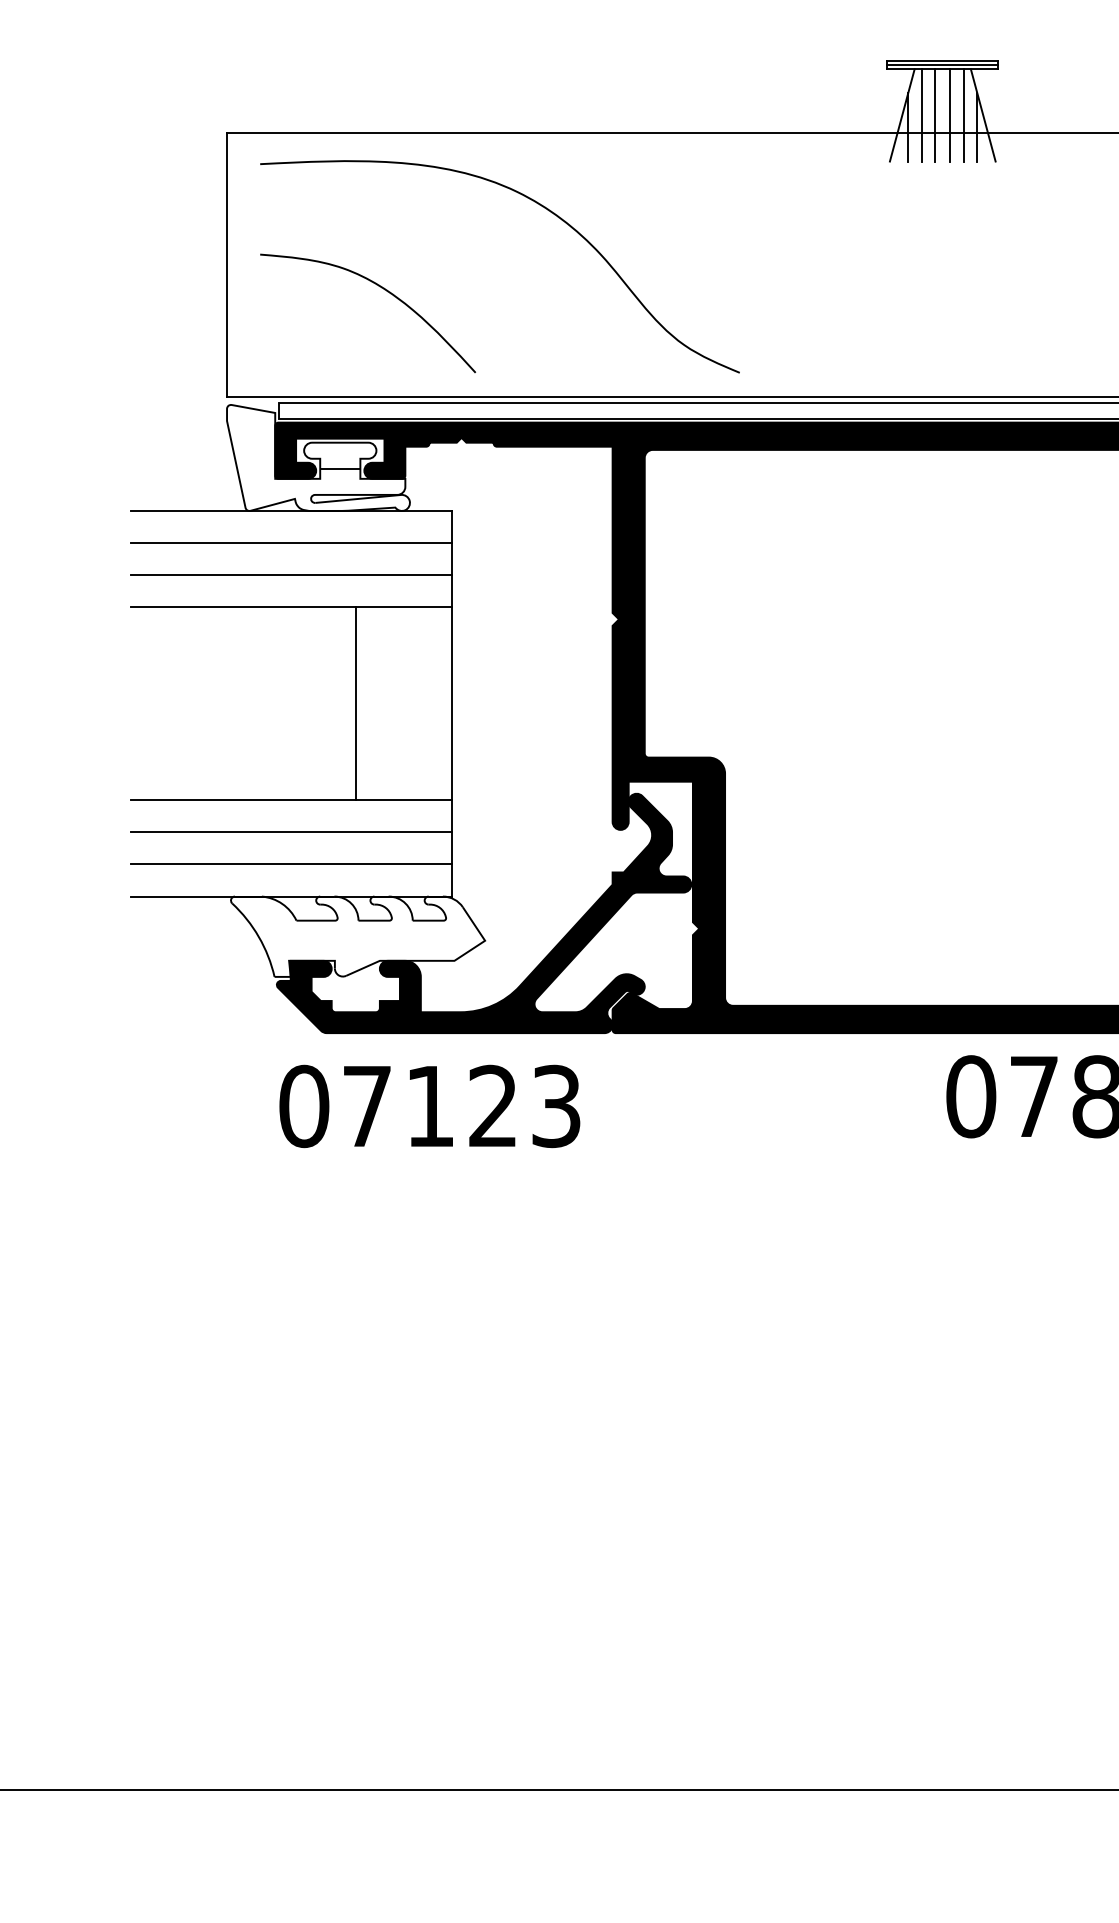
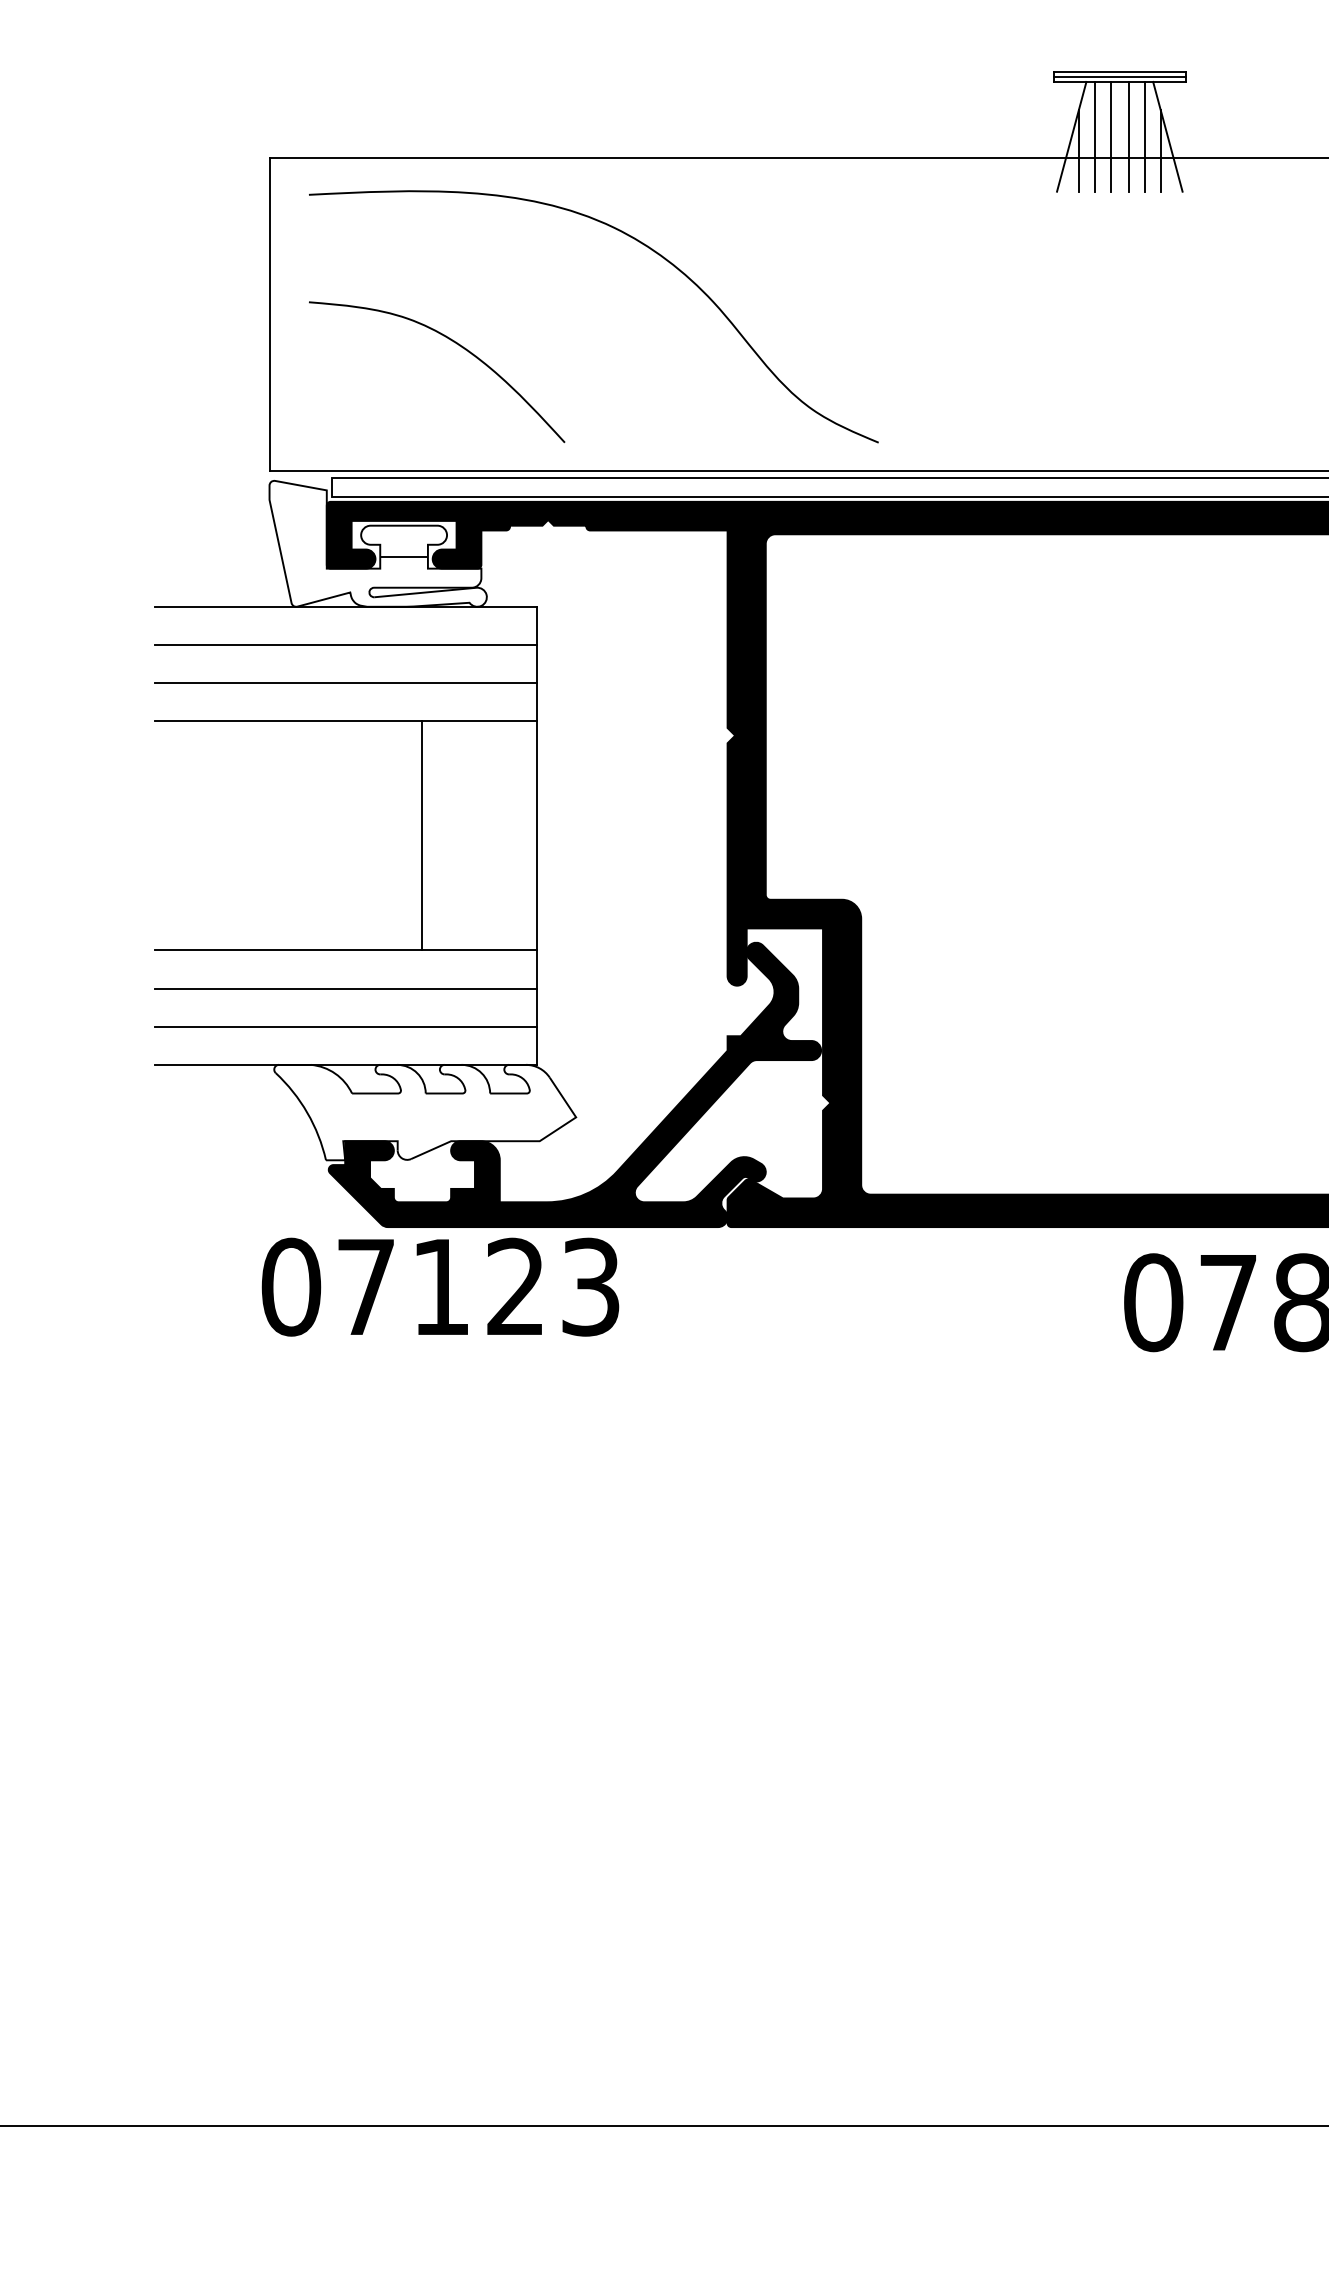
text: (429, 1105) -> (440, 1286), moved

